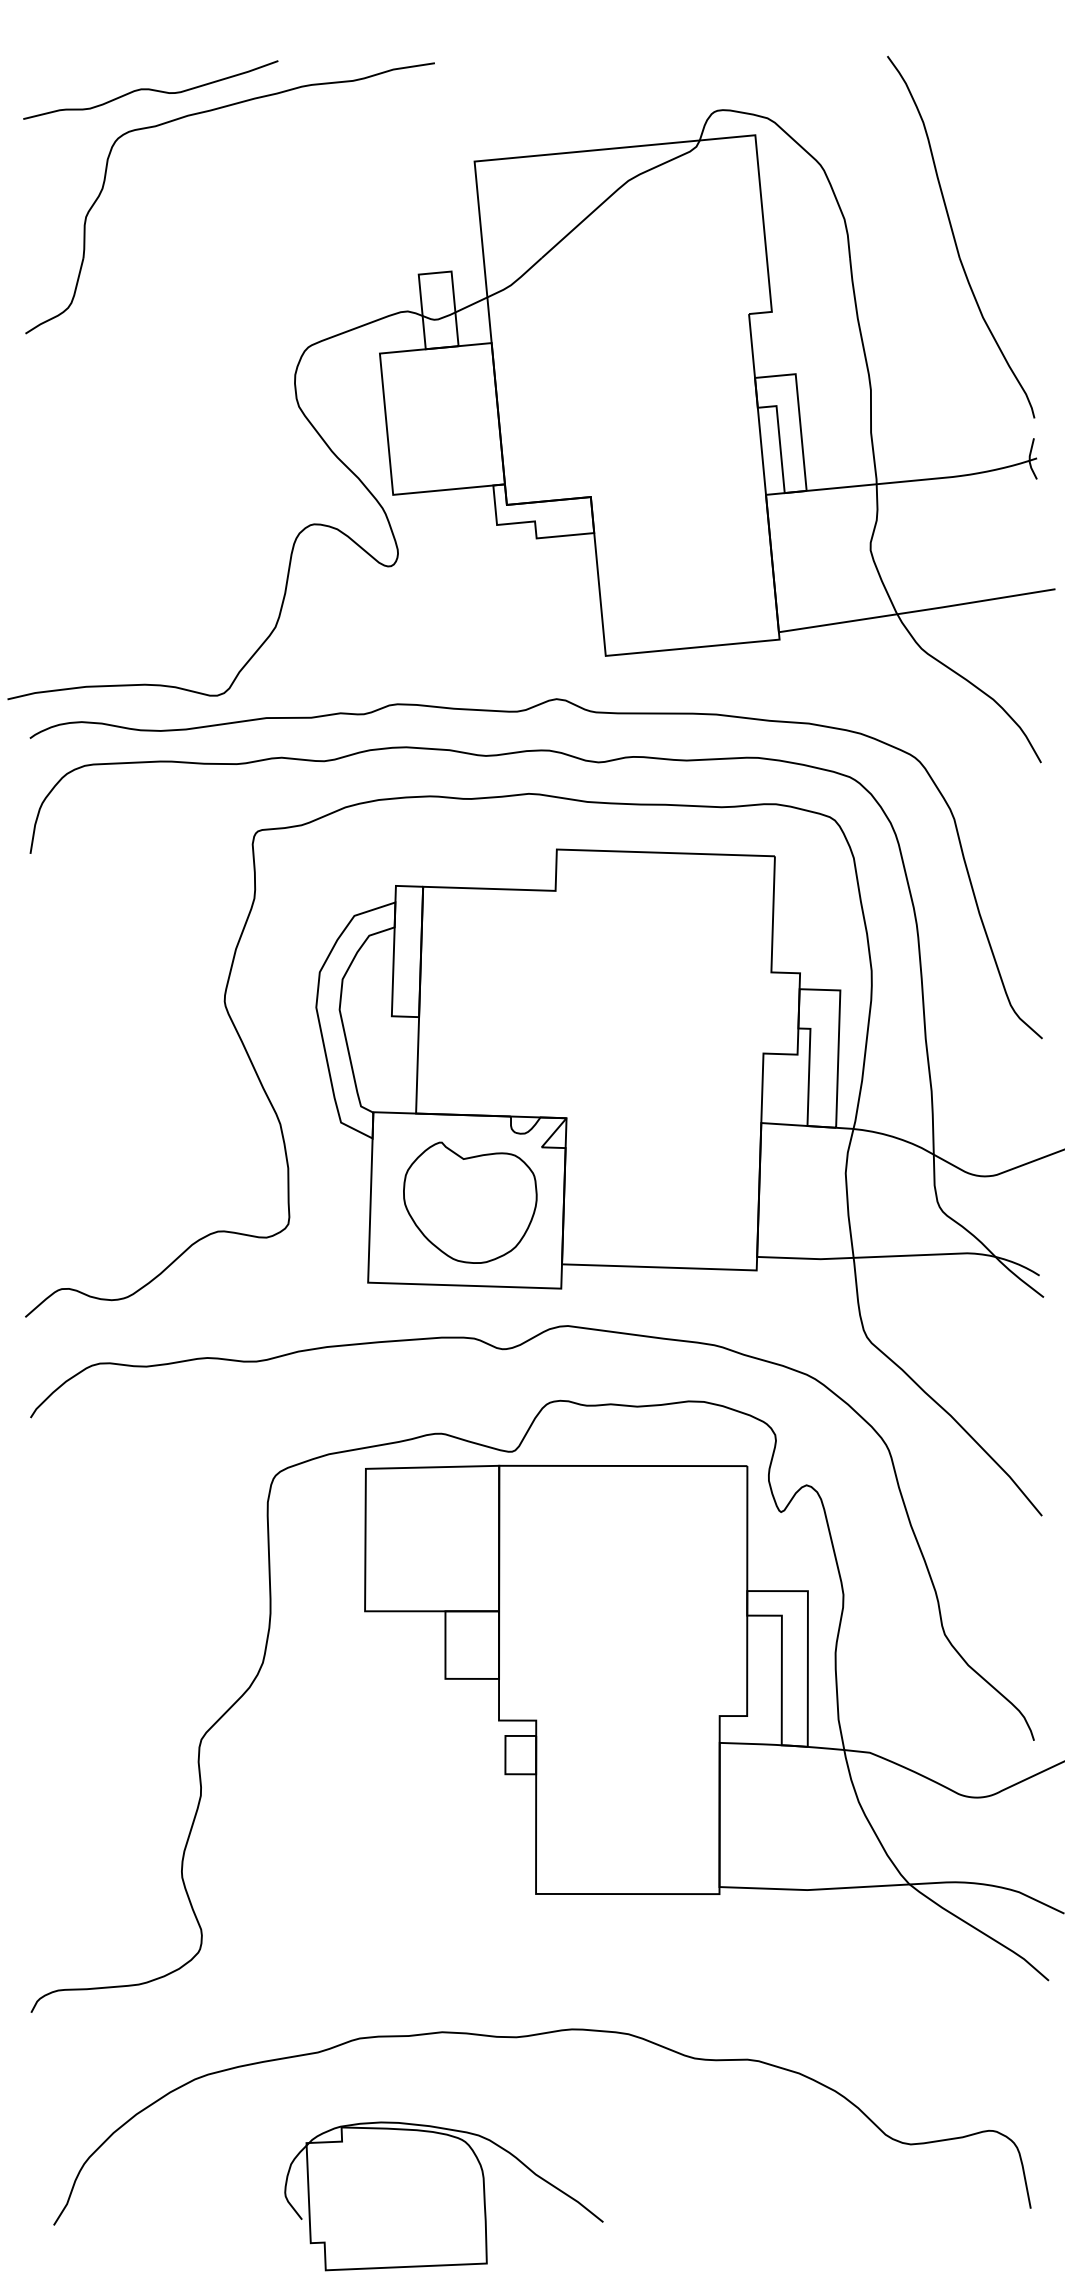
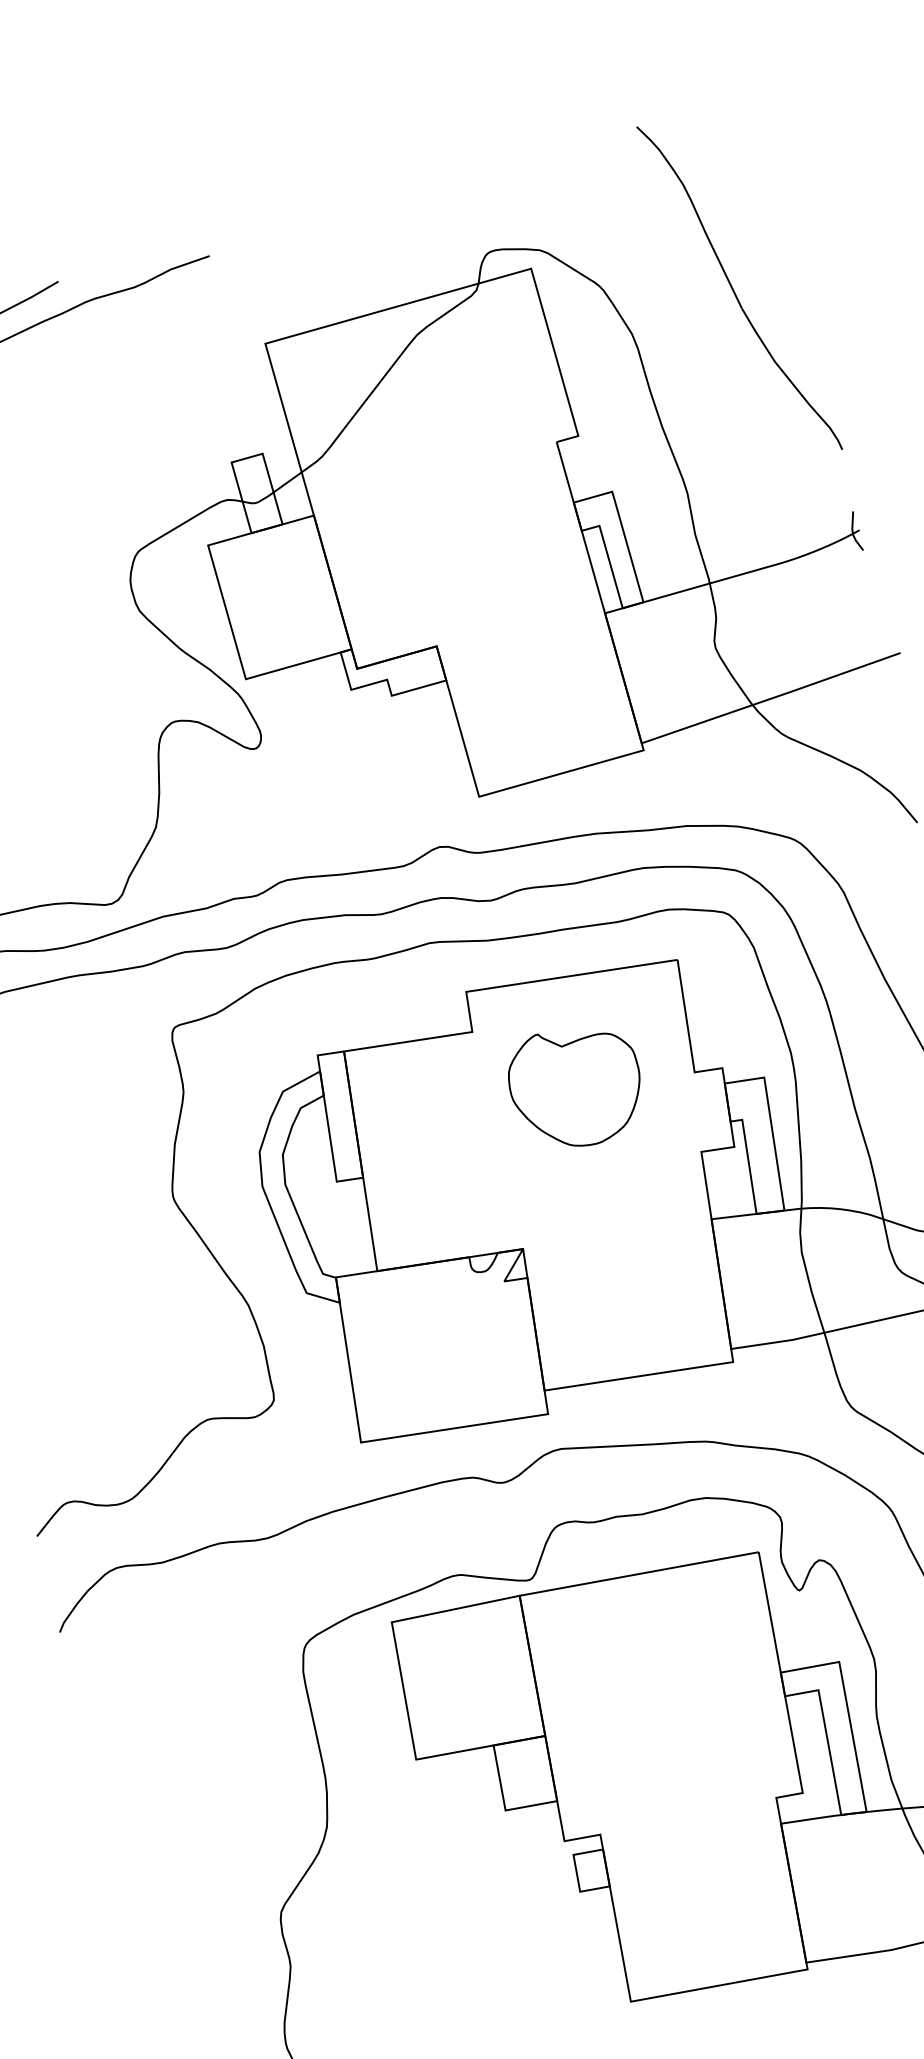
part: (955, 238) -> (734, 290), moved
part: (470, 1202) -> (576, 1087), moved

